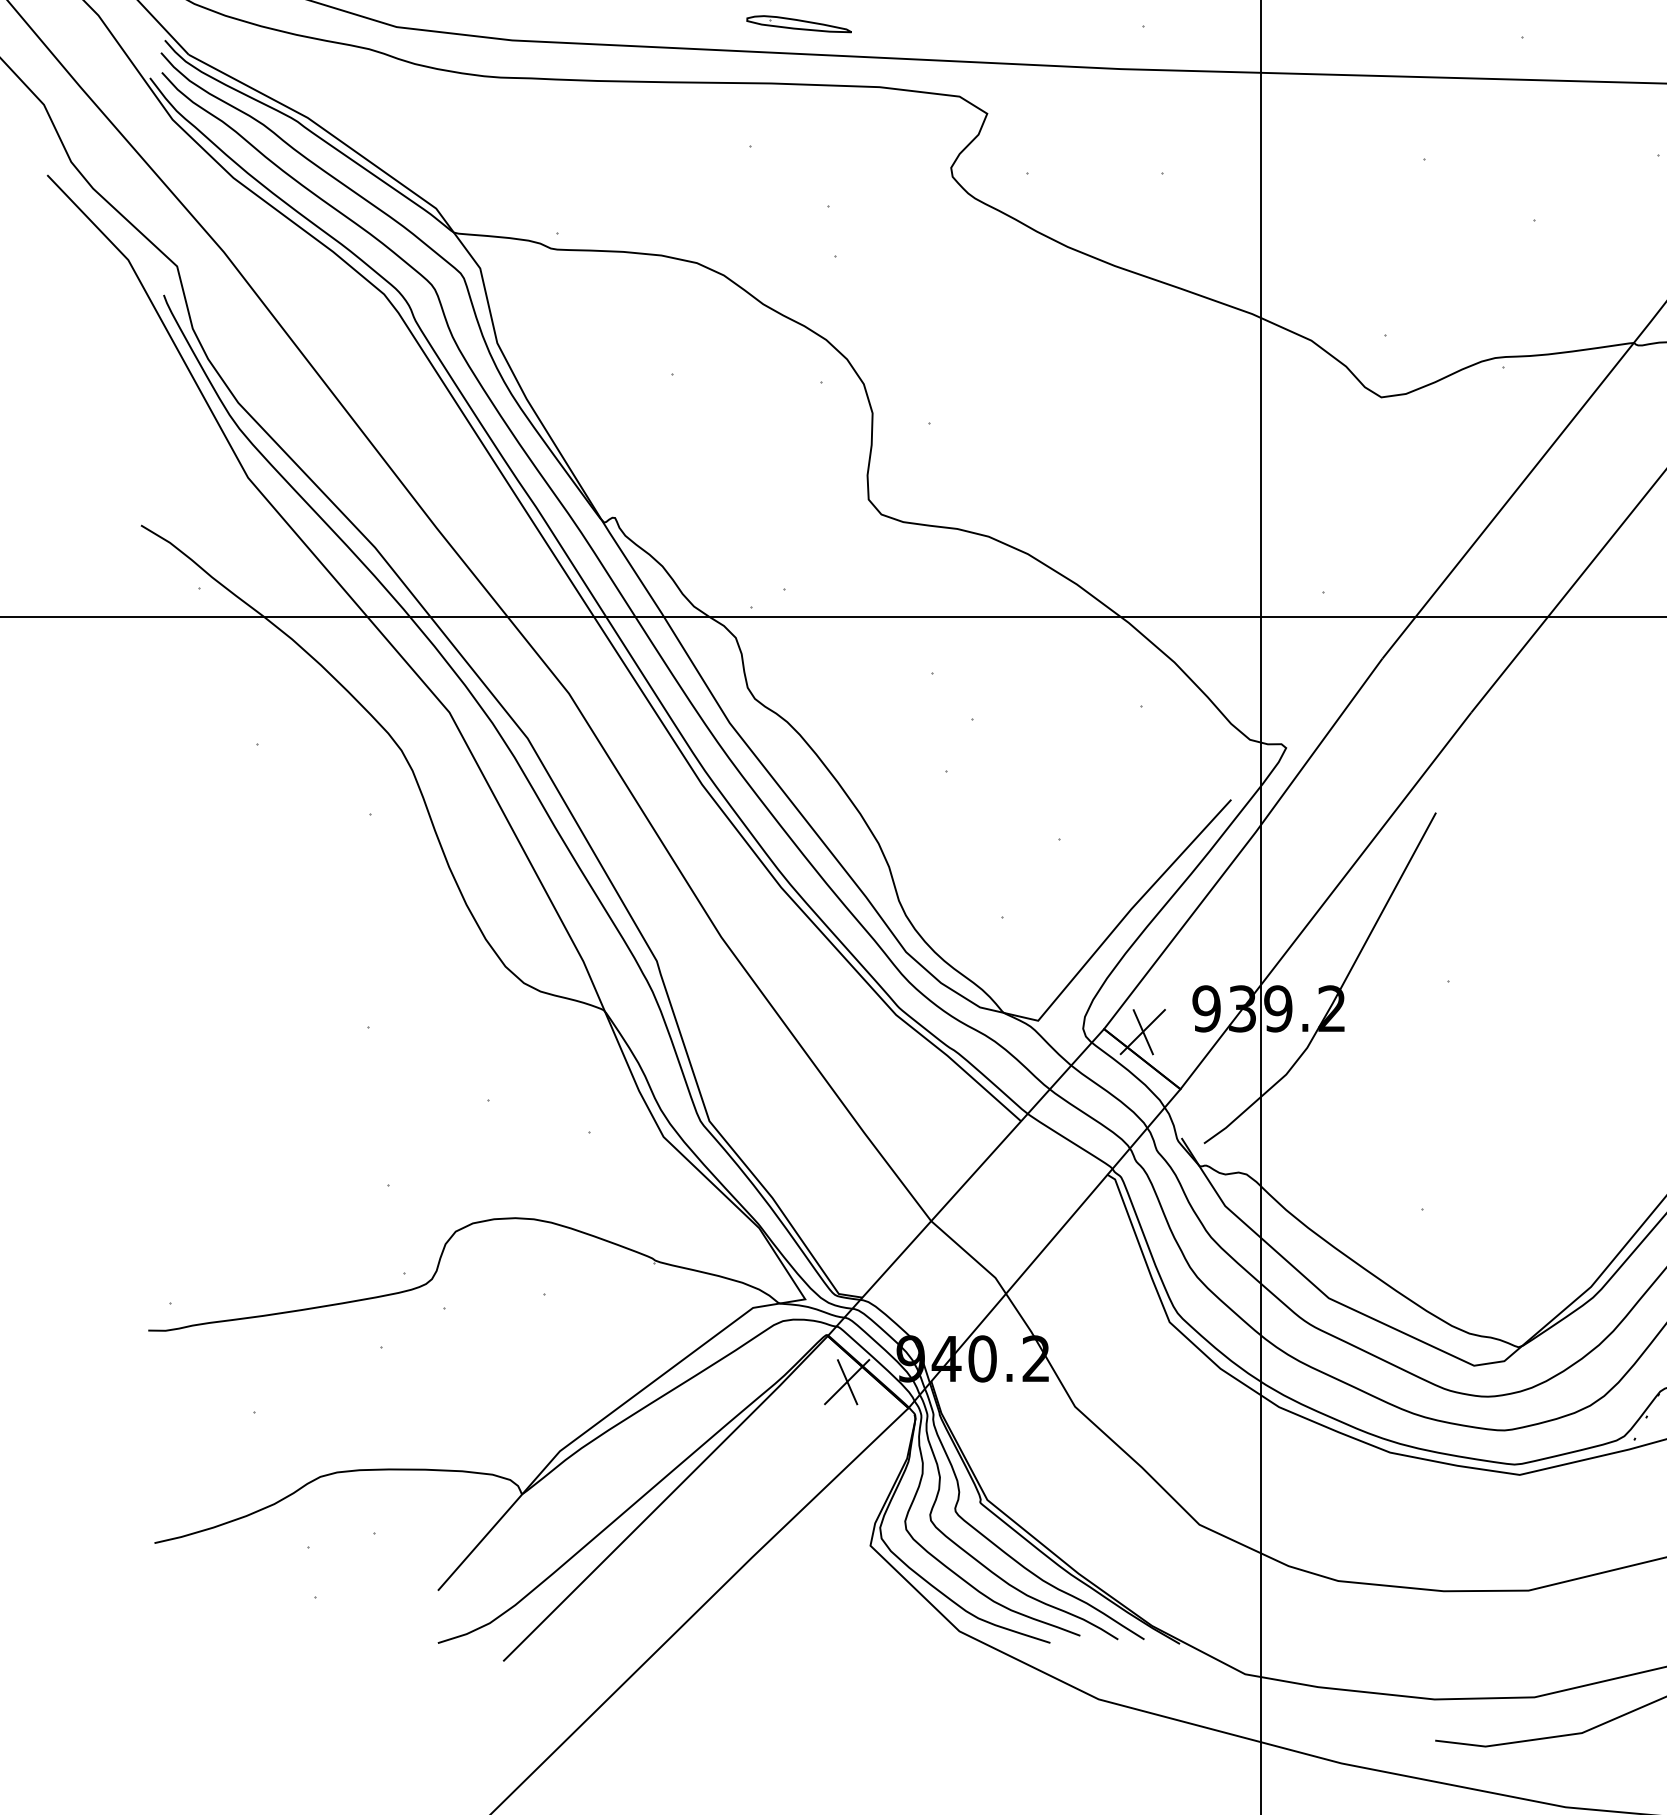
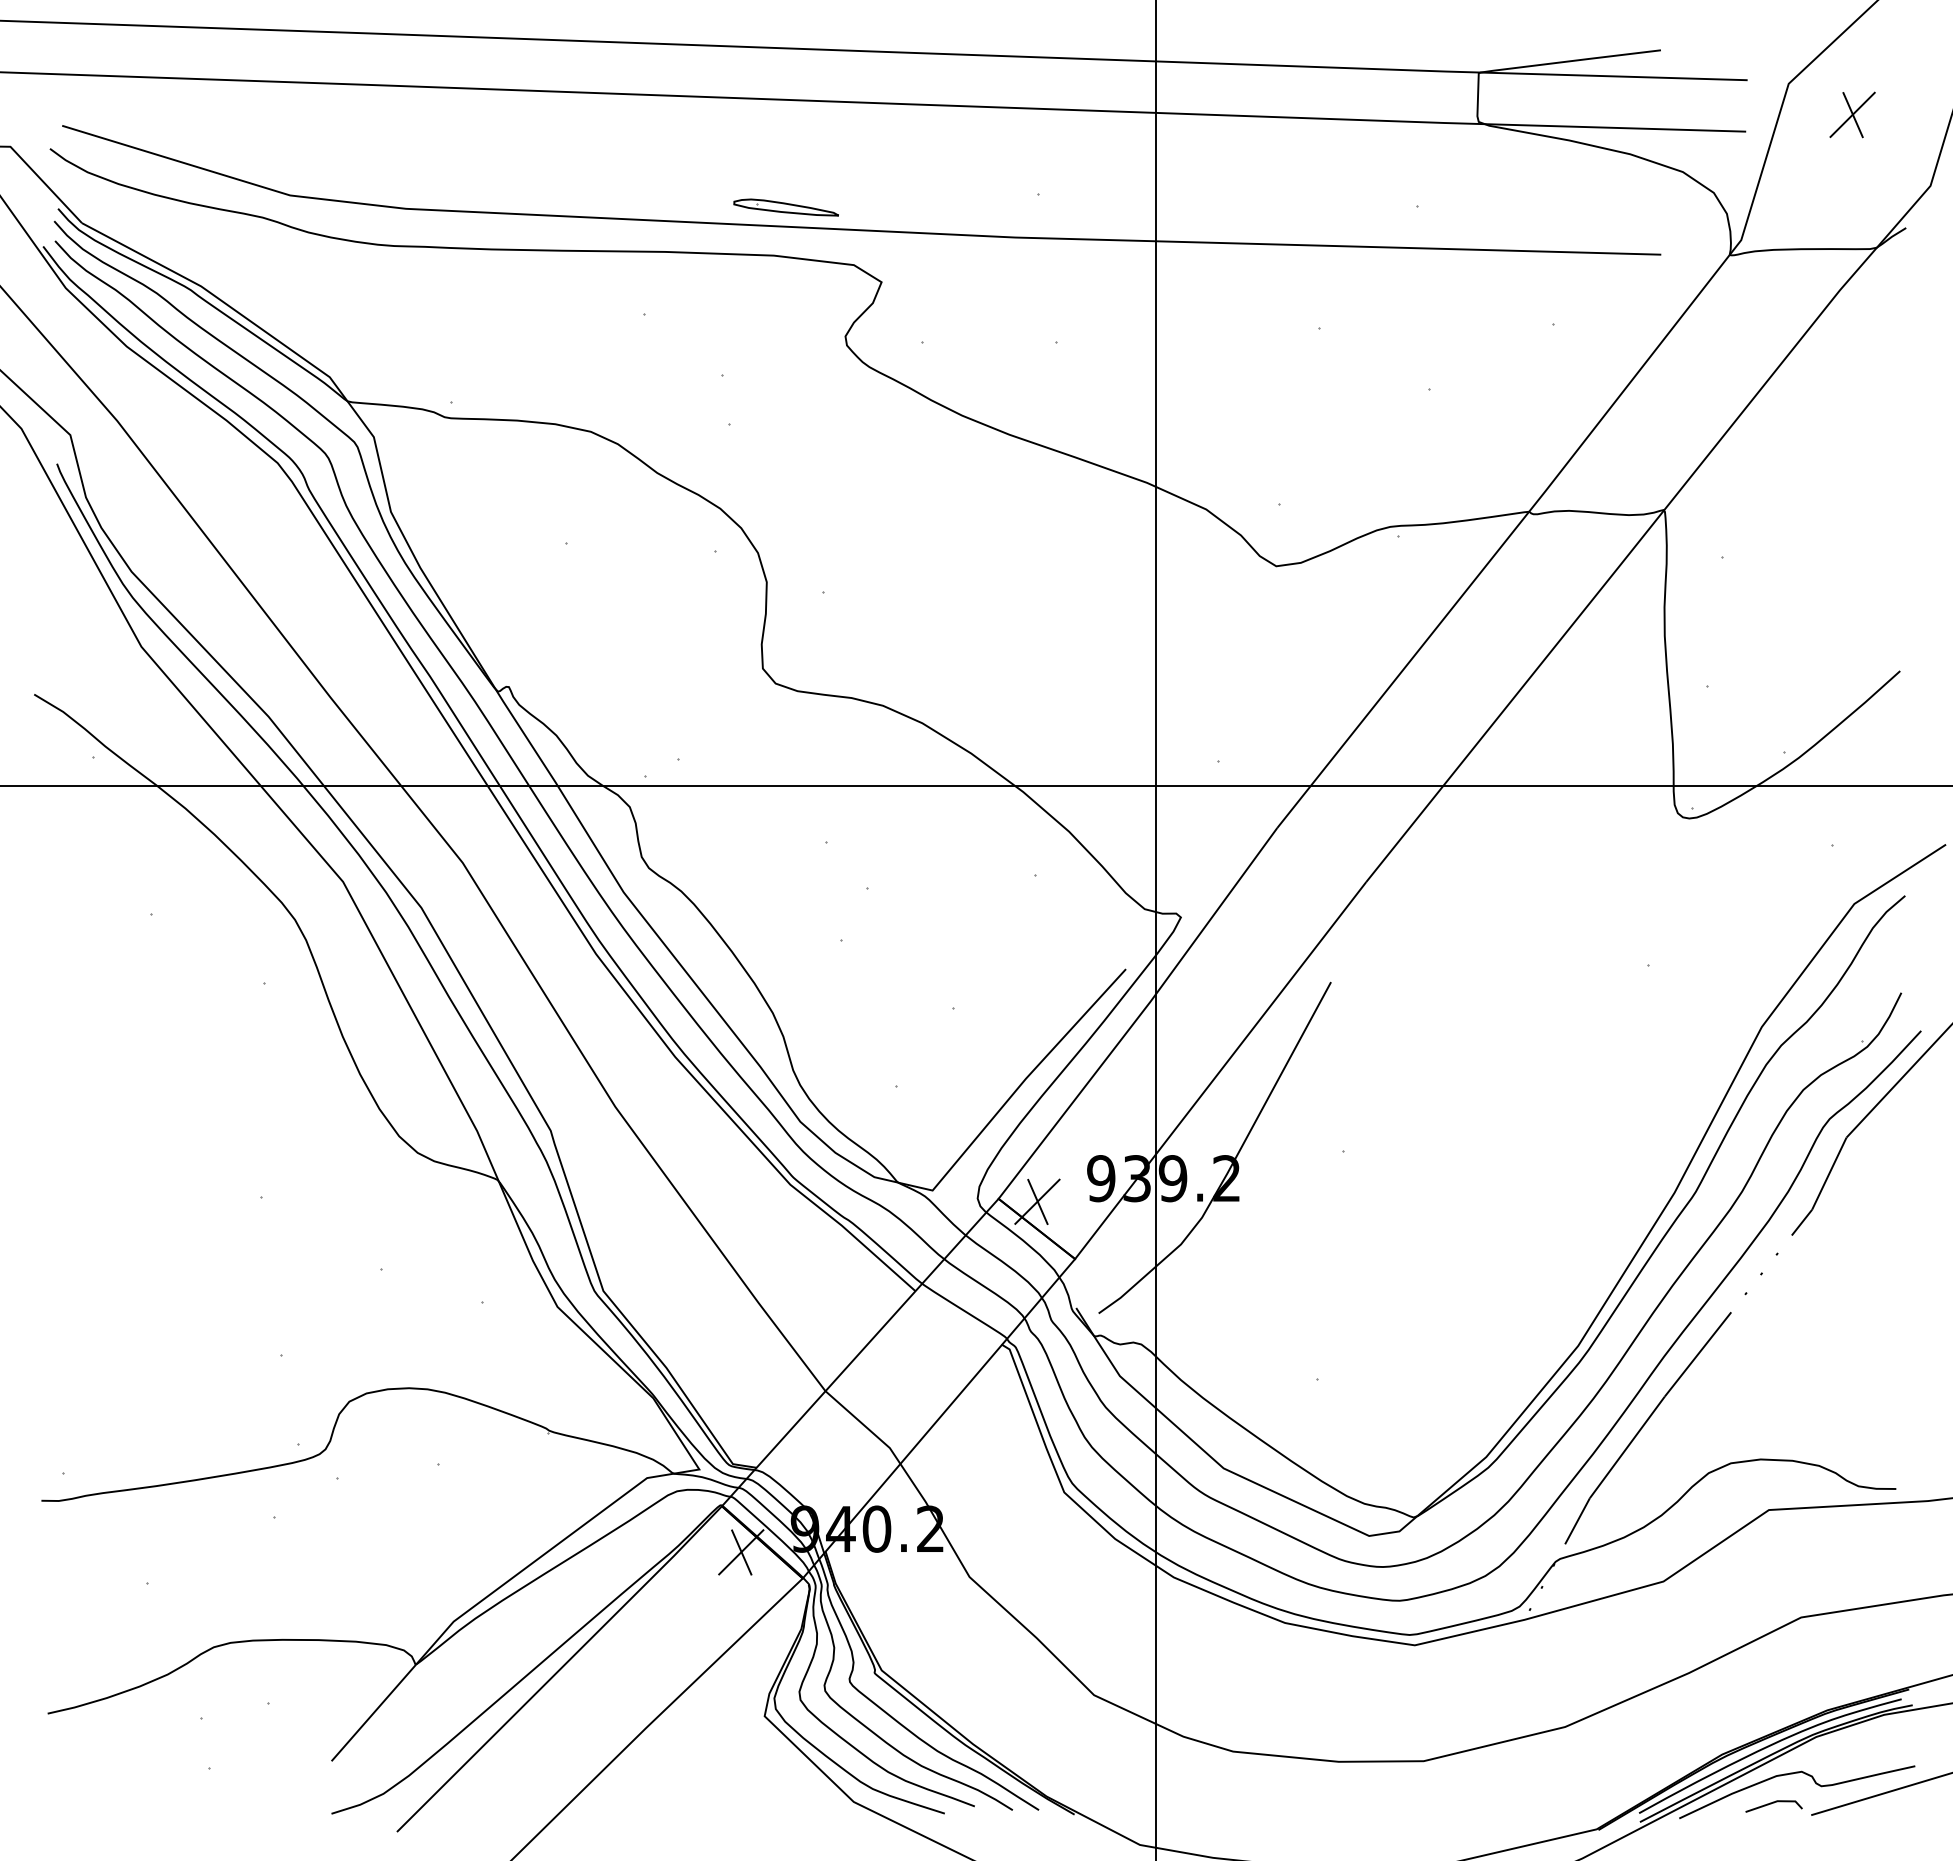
part: (798, 24) -> (785, 207), moved

